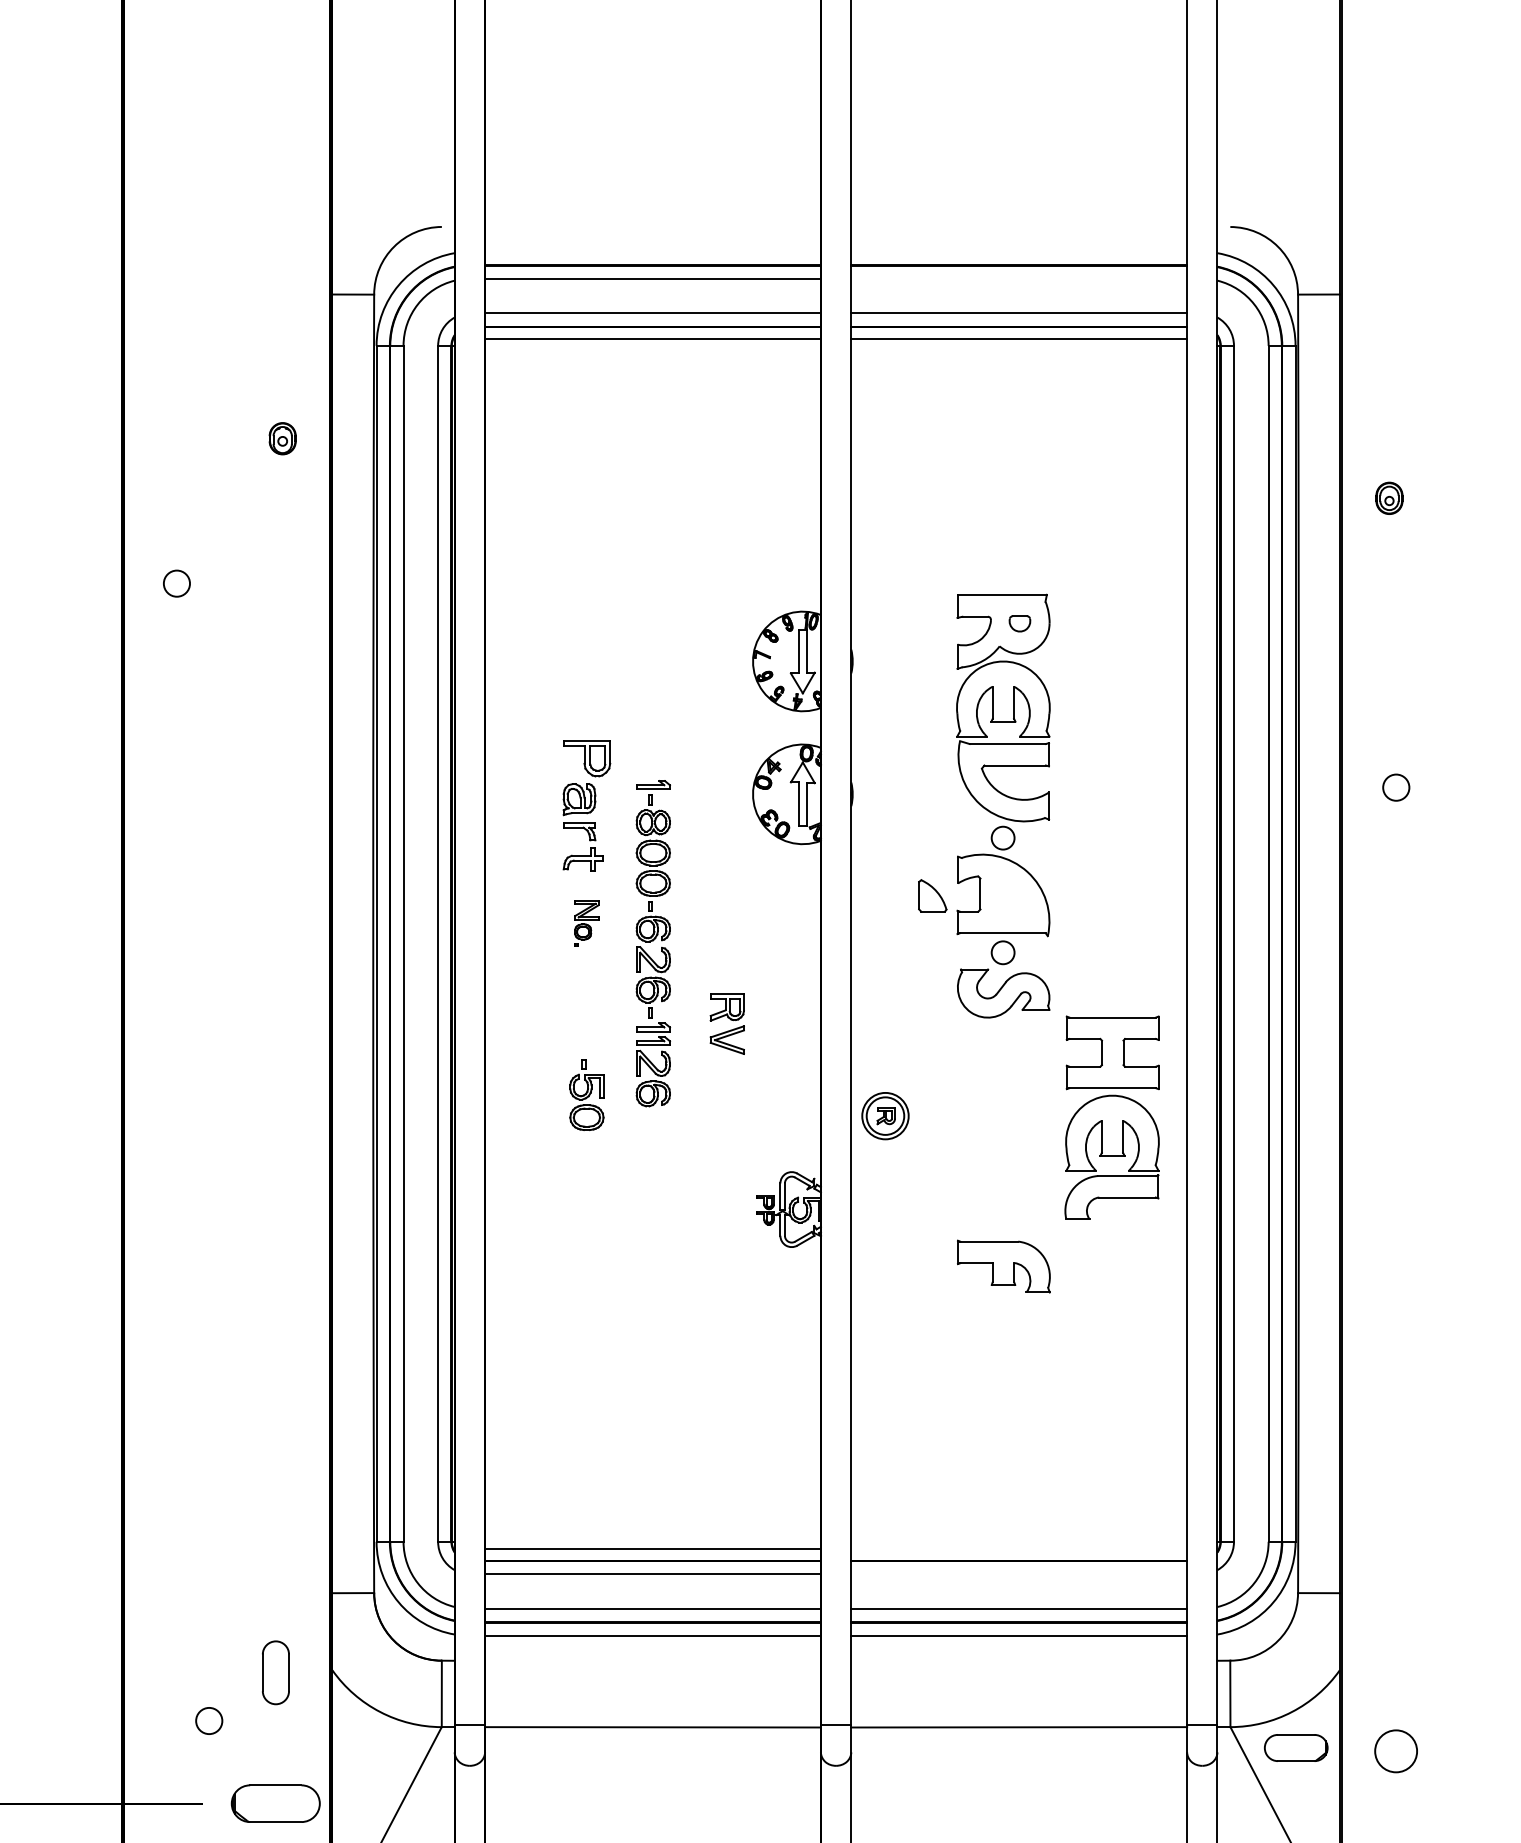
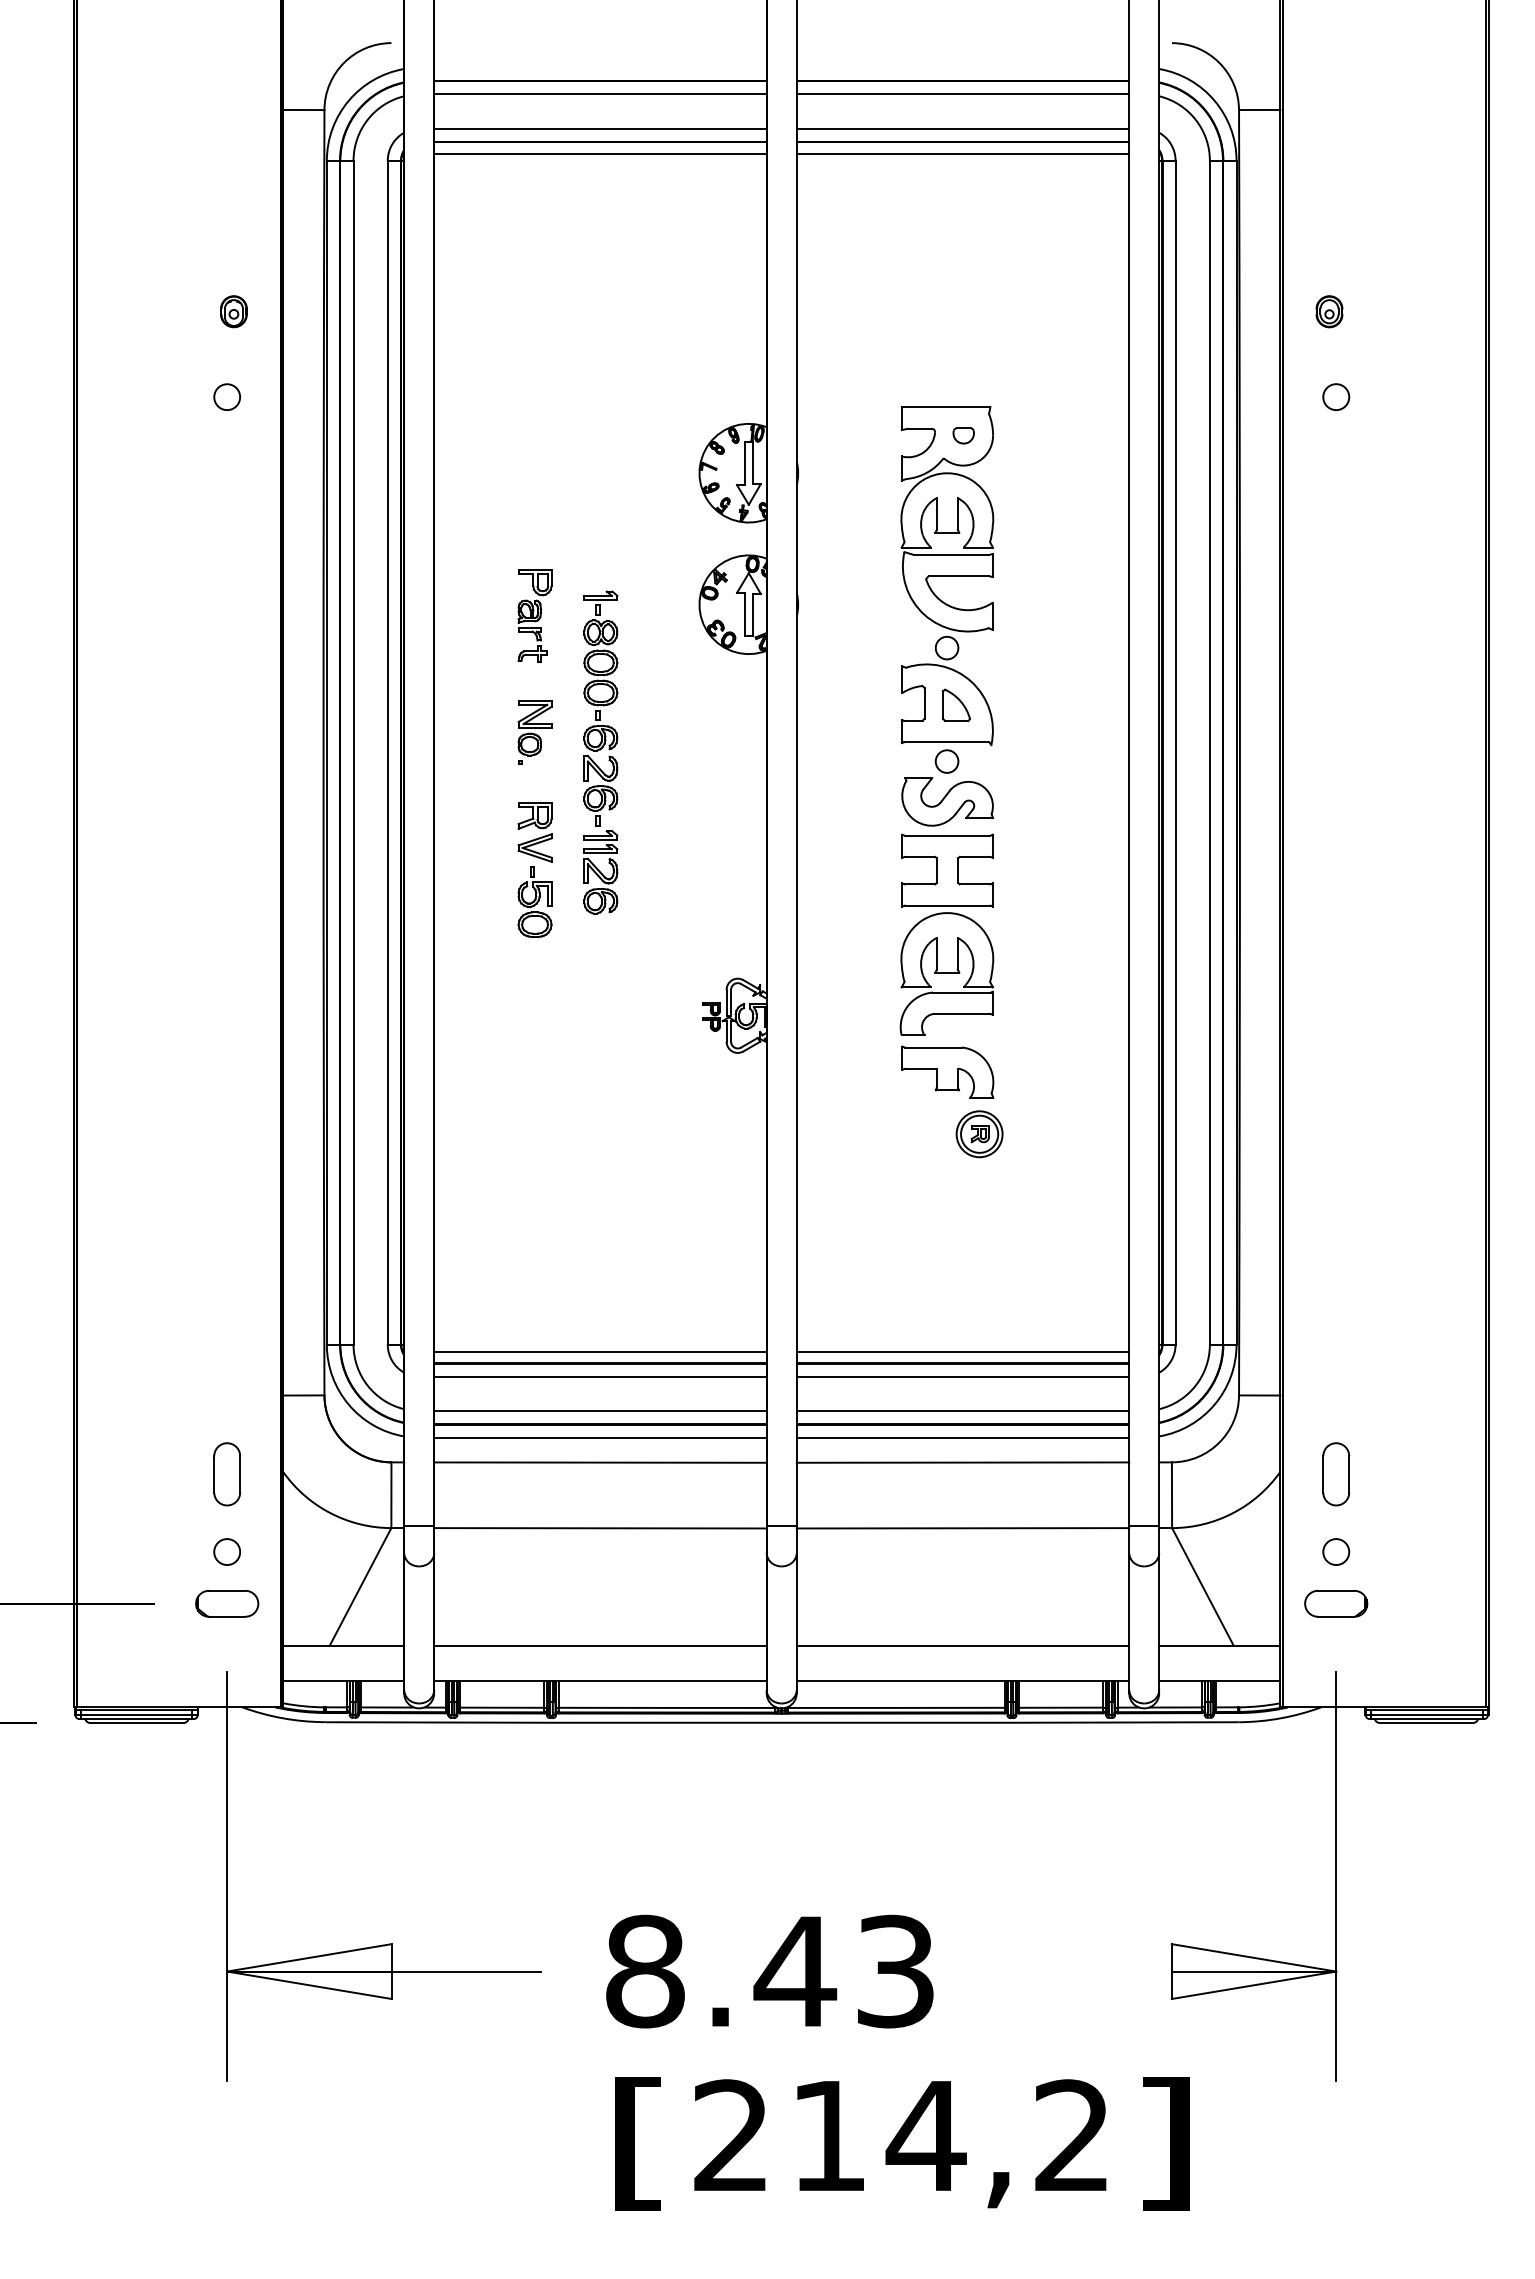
line: (1018, 278) -> (962, 94), added
part: (282, 438) -> (233, 311), moved
circle: (176, 582) -> (226, 396), moved
circle: (1396, 787) -> (1336, 396), moved
part: (586, 805) -> (534, 615), size x0.71
part: (932, 895) -> (956, 704), moved
part: (586, 923) -> (534, 732), size x1.43
part: (726, 1024) -> (534, 832), moved
part: (885, 1116) -> (979, 1134), moved
part: (1111, 1117) -> (946, 934), moved
line: (1018, 1548) -> (962, 1351), added
line: (1018, 1573) -> (962, 1376), added
line: (653, 1660) -> (600, 1462), added
line: (1018, 1660) -> (962, 1462), added
part: (1396, 1672) -> (1336, 1474), added
circle: (209, 1720) -> (227, 1551), moved
part: (1296, 1747) -> (1336, 1603), moved
circle: (1396, 1750) -> (1336, 1551), size x0.62
part: (276, 1803) -> (227, 1603), size x0.71

